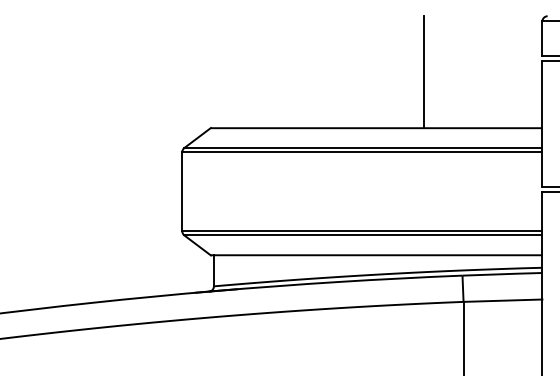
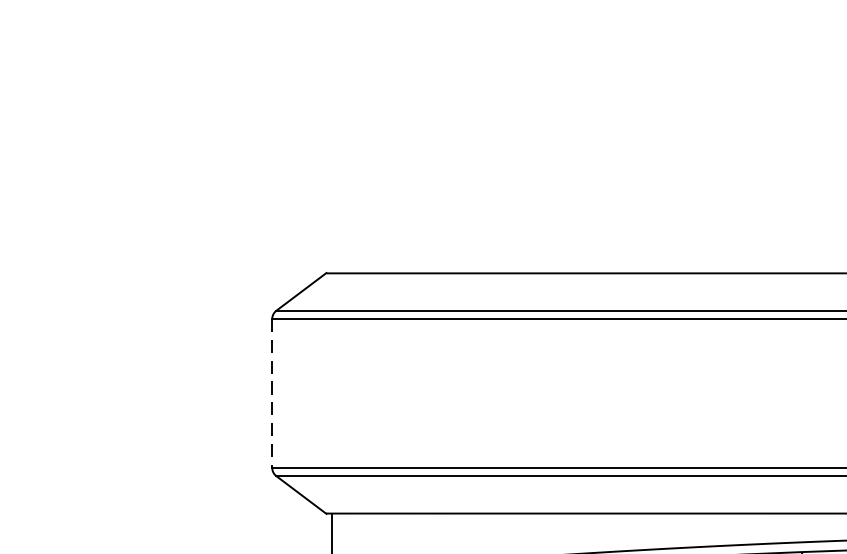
line: (424, 72) -> (730, 168), removed
line: (182, 192) -> (272, 394), solid -> dashed

